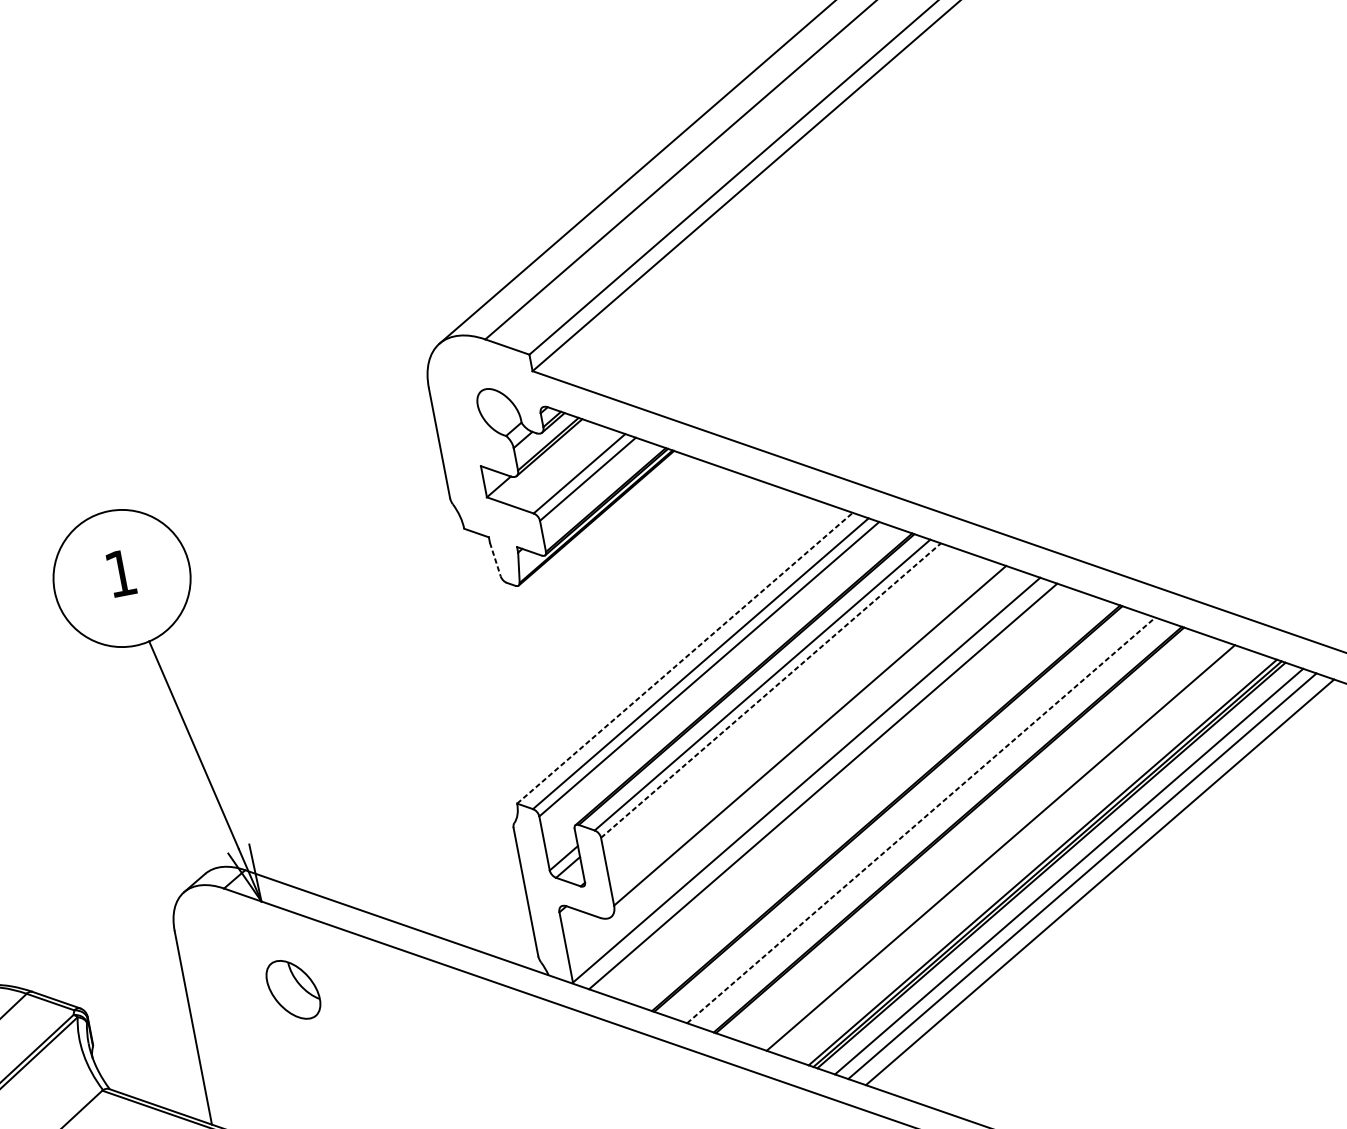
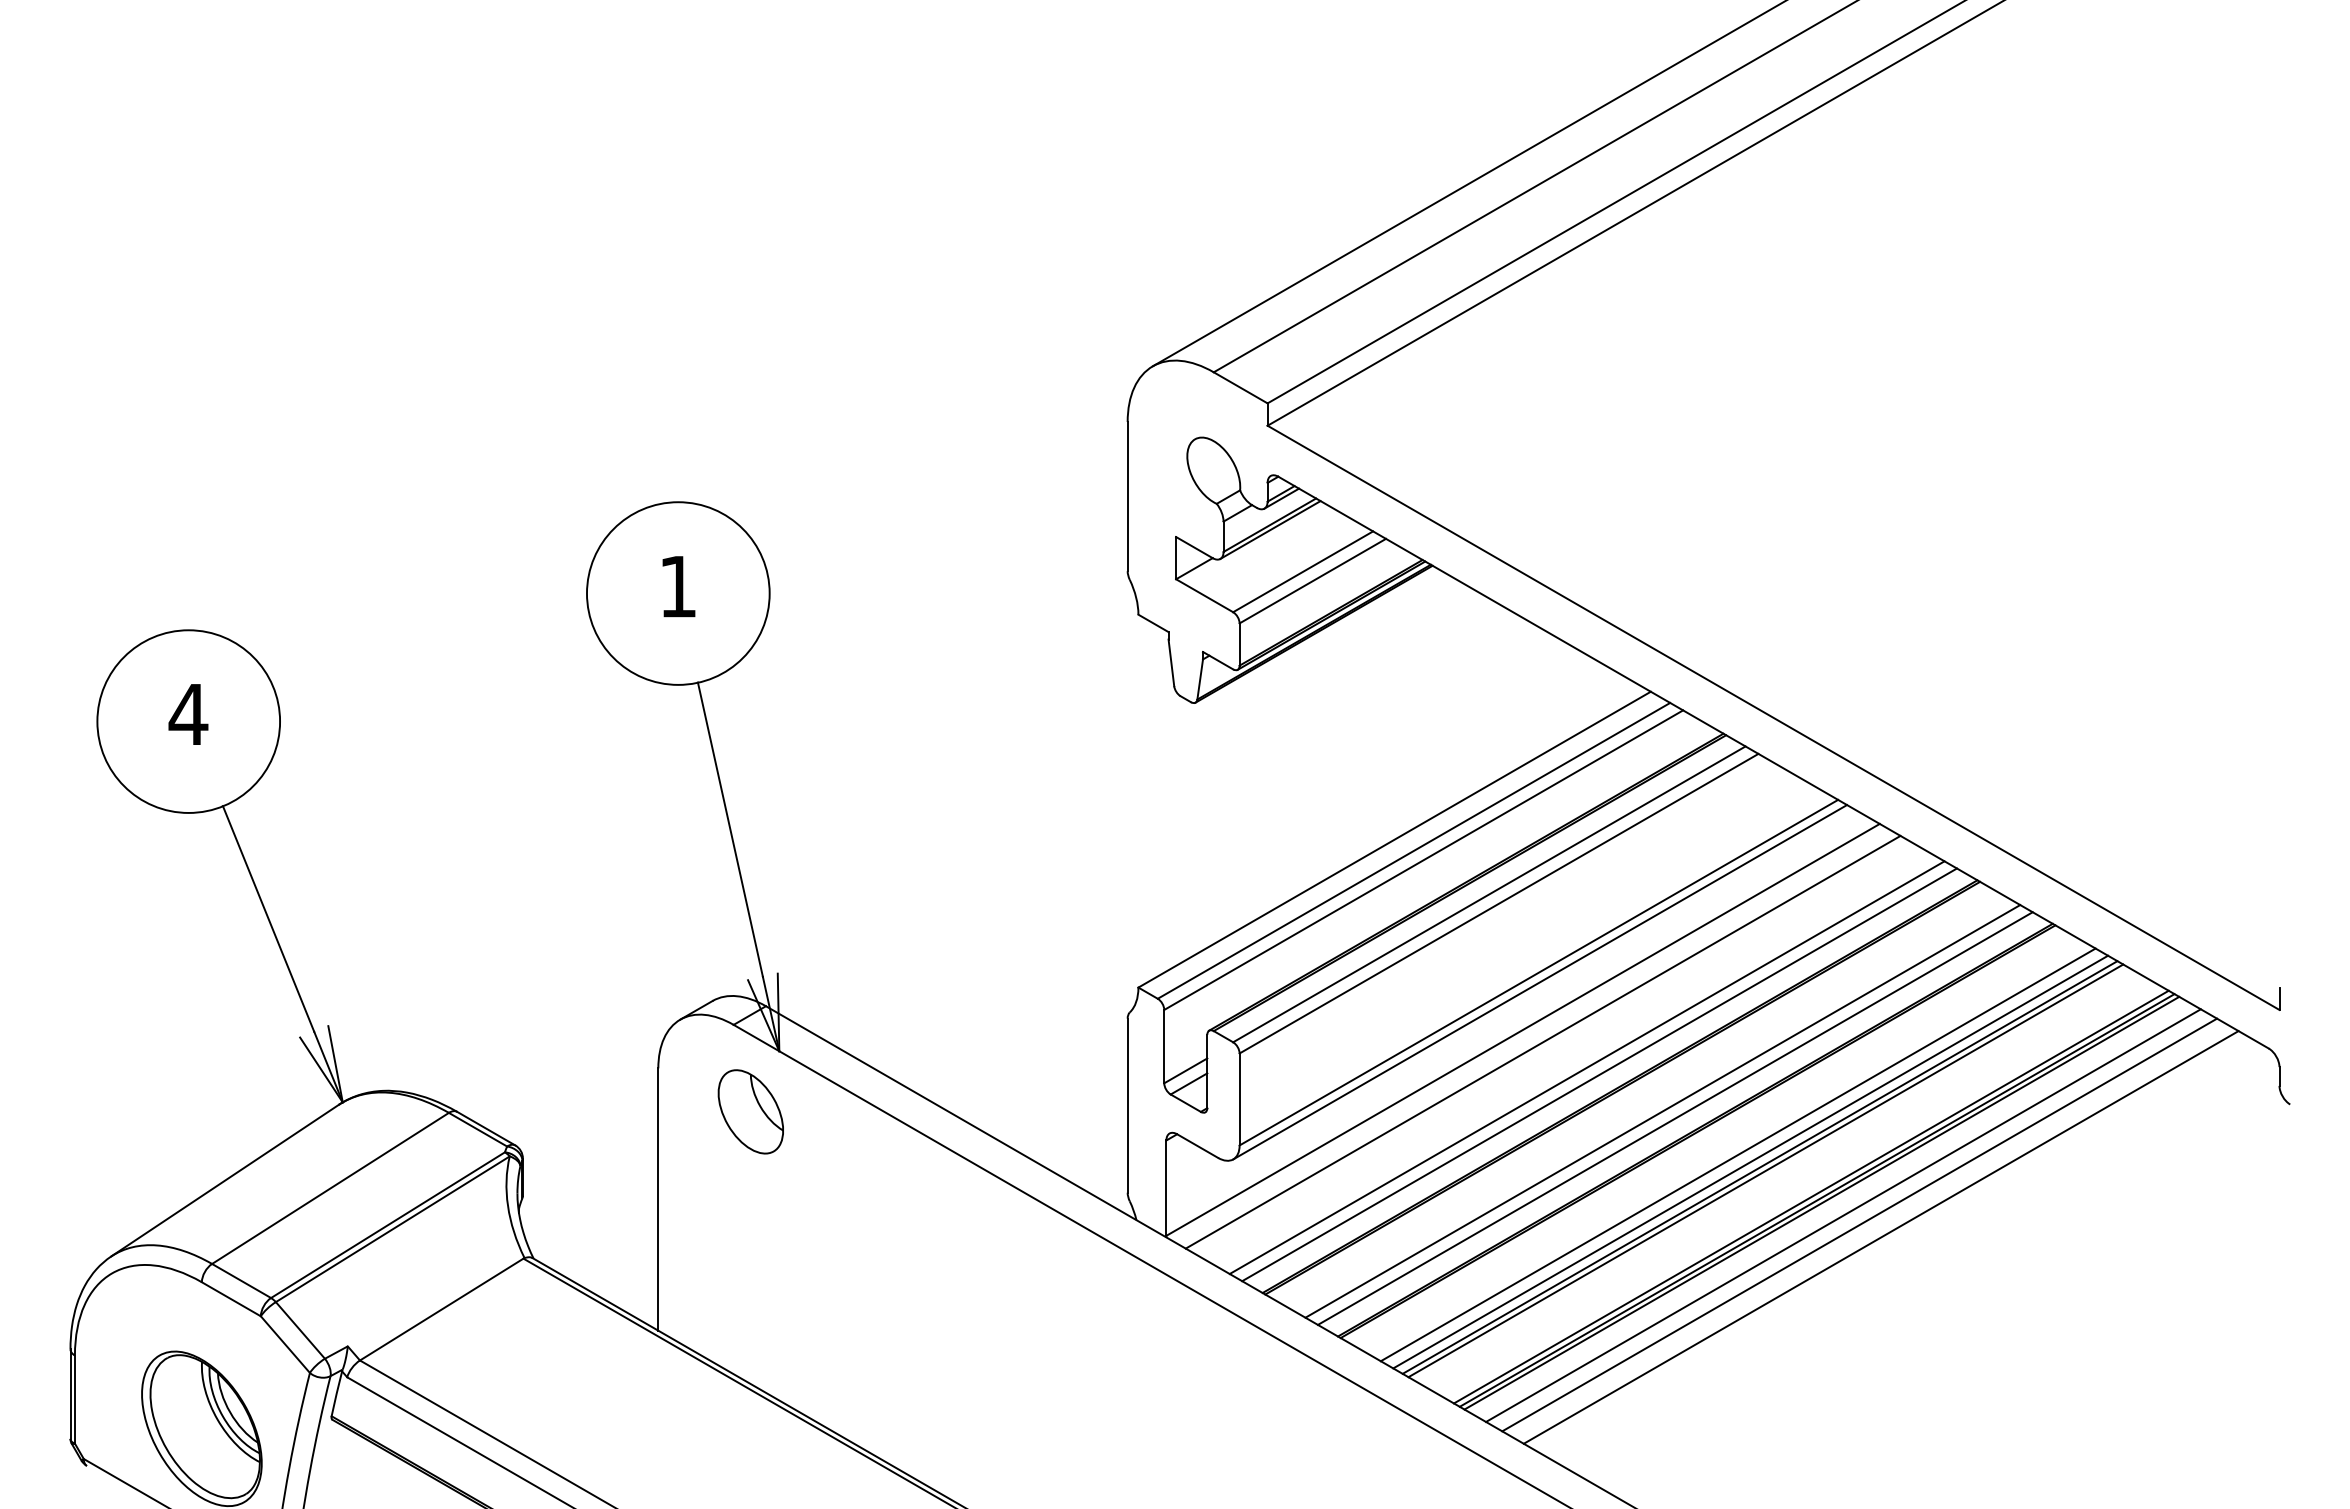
line: (495, 560) -> (1171, 663), dashed -> solid
line: (684, 658) -> (1394, 839), dashed -> solid
line: (771, 690) -> (1499, 903), dashed -> solid
line: (812, 742) -> (1540, 982), added
line: (858, 798) -> (1586, 1067), added
line: (869, 802) -> (1599, 1074), added
line: (920, 820) -> (1662, 1111), dashed -> solid
line: (930, 824) -> (1674, 1118), added
line: (982, 841) -> (1737, 1154), added
line: (992, 844) -> (1750, 1161), added
line: (1005, 849) -> (1765, 1170), added
part: (293, 989) -> (750, 1111), moved

